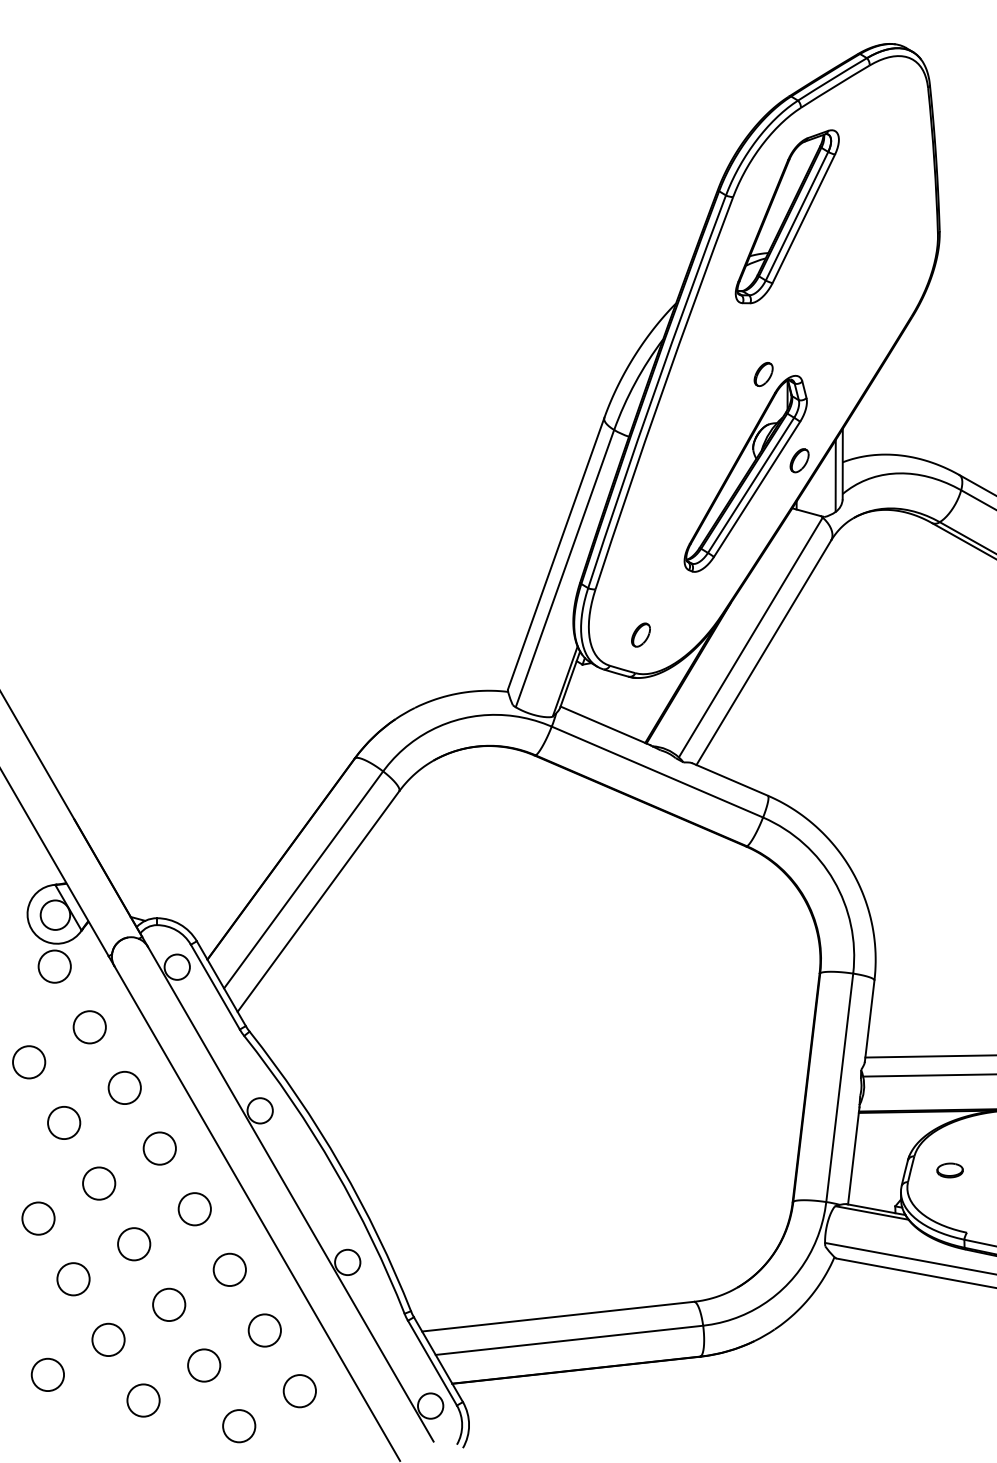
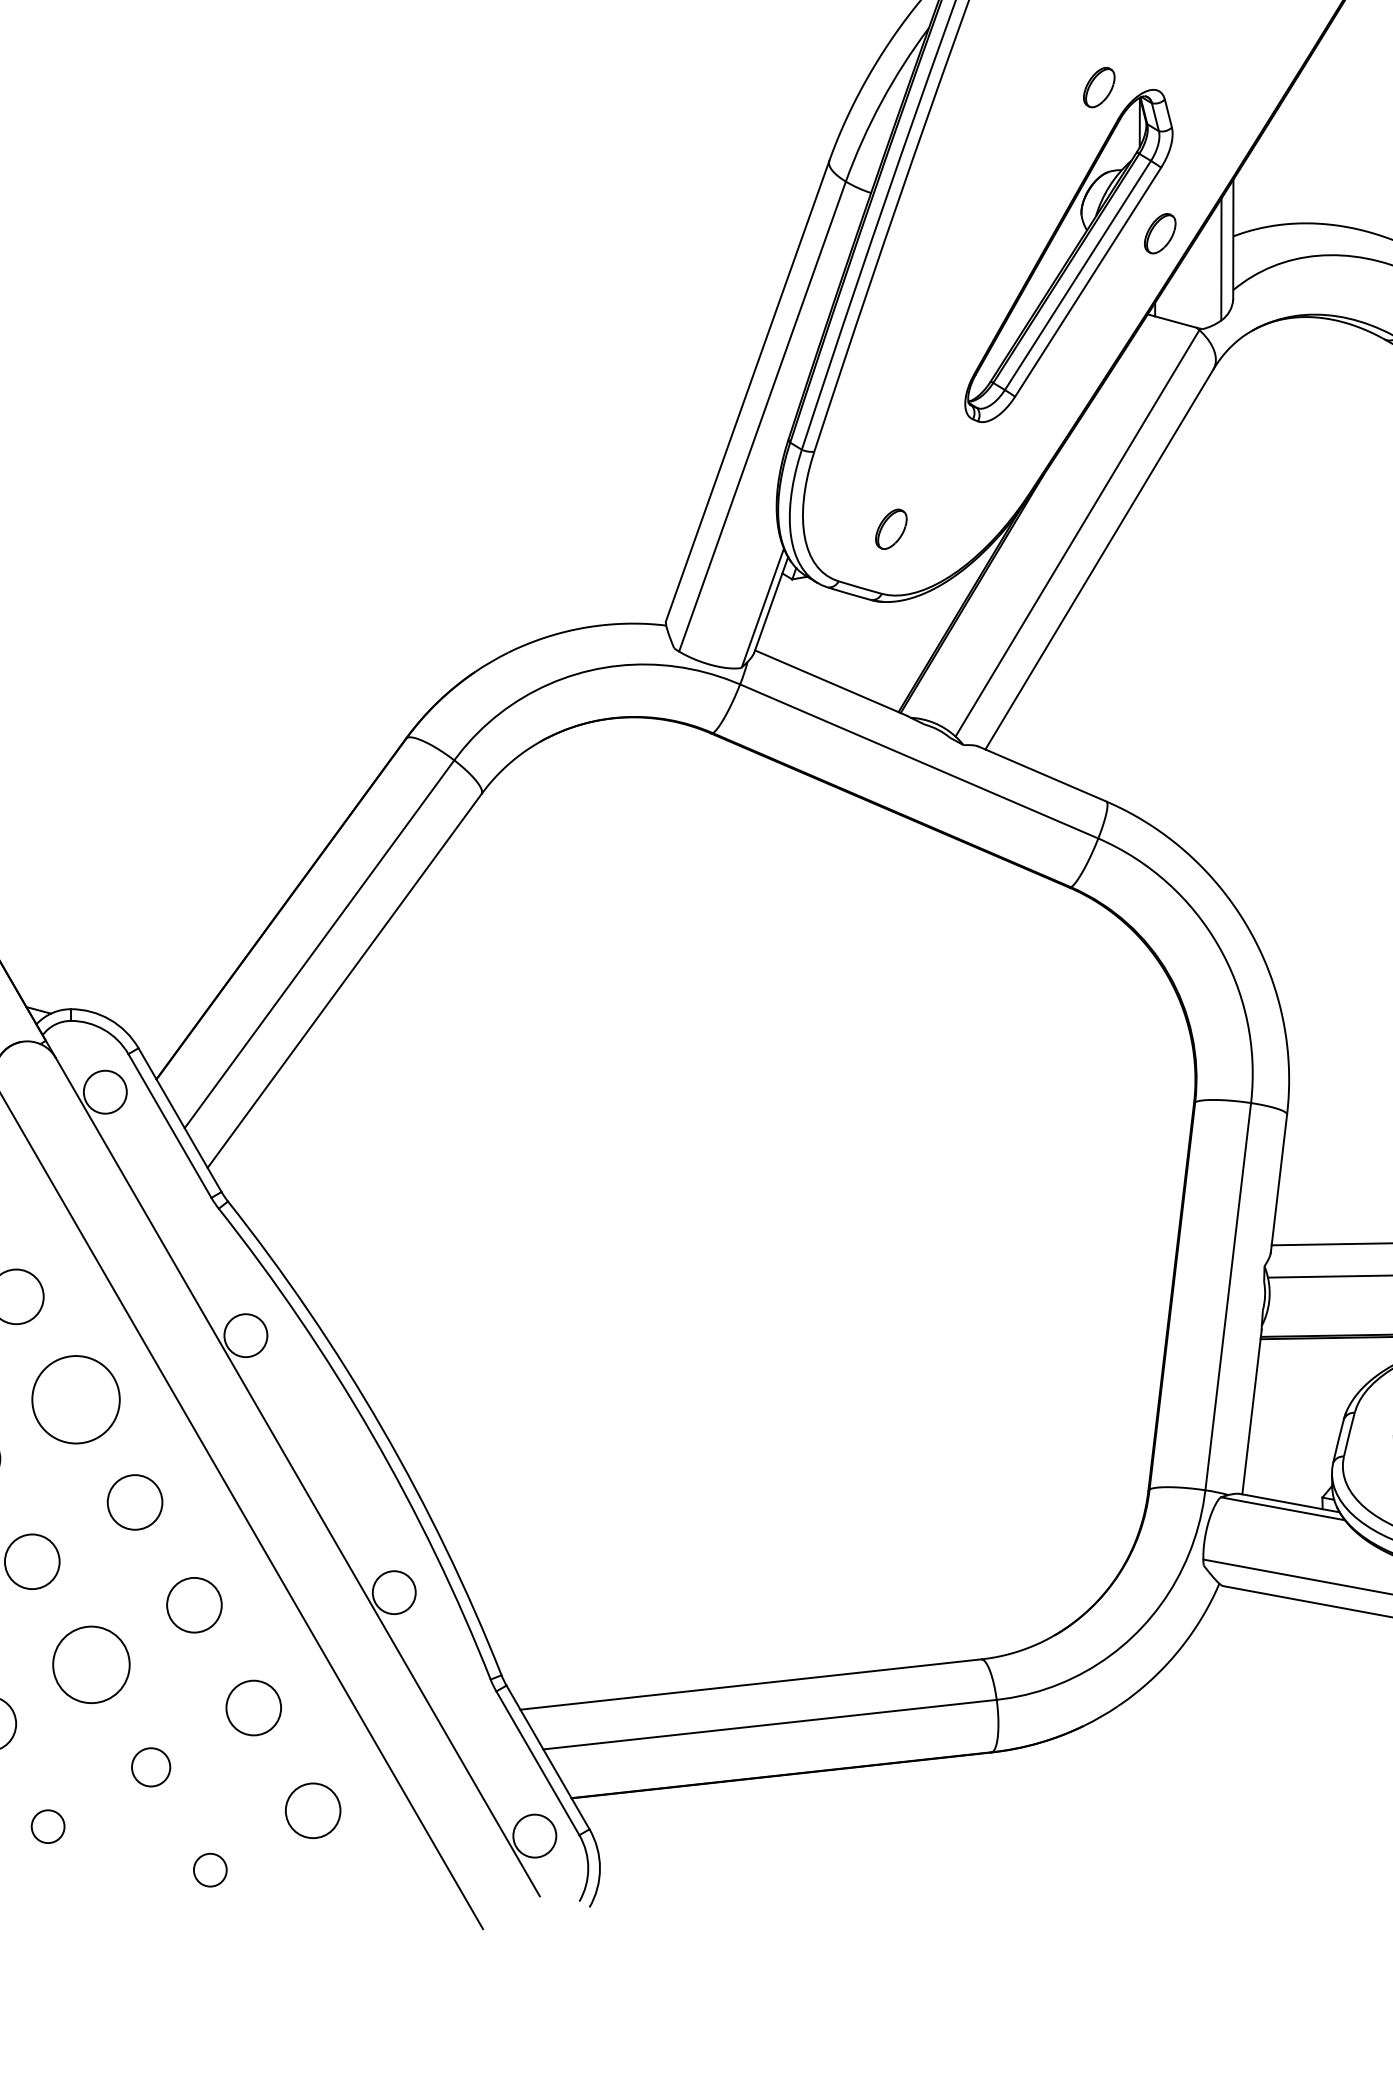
circle: (159, 1148) -> (75, 1399), size x1.6
circle: (169, 1304) -> (92, 1663), size x1.4
circle: (204, 1365) -> (151, 1767), size x0.7
circle: (143, 1400) -> (48, 1826), size x0.6
circle: (239, 1426) -> (210, 1870), size x0.6

